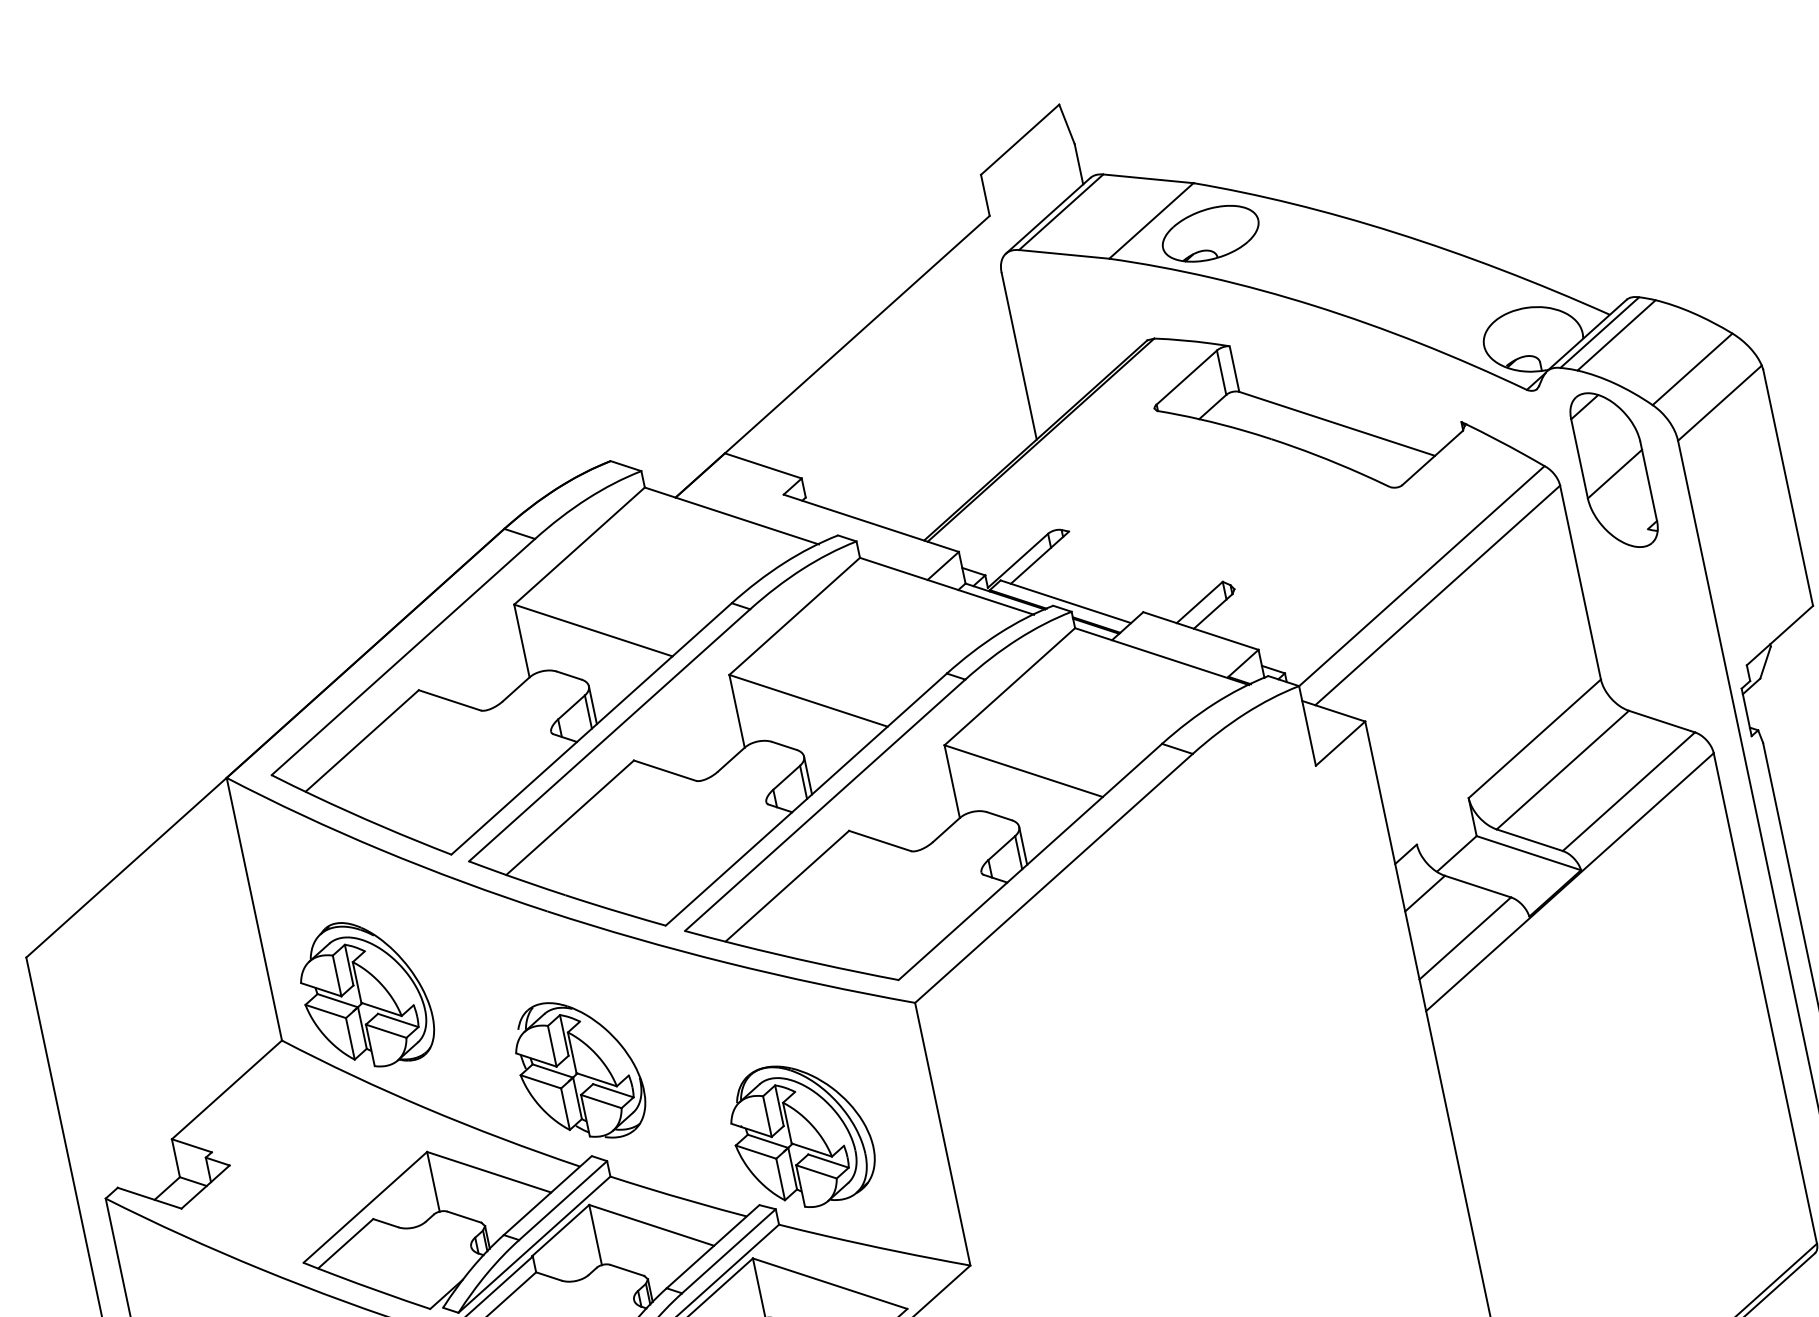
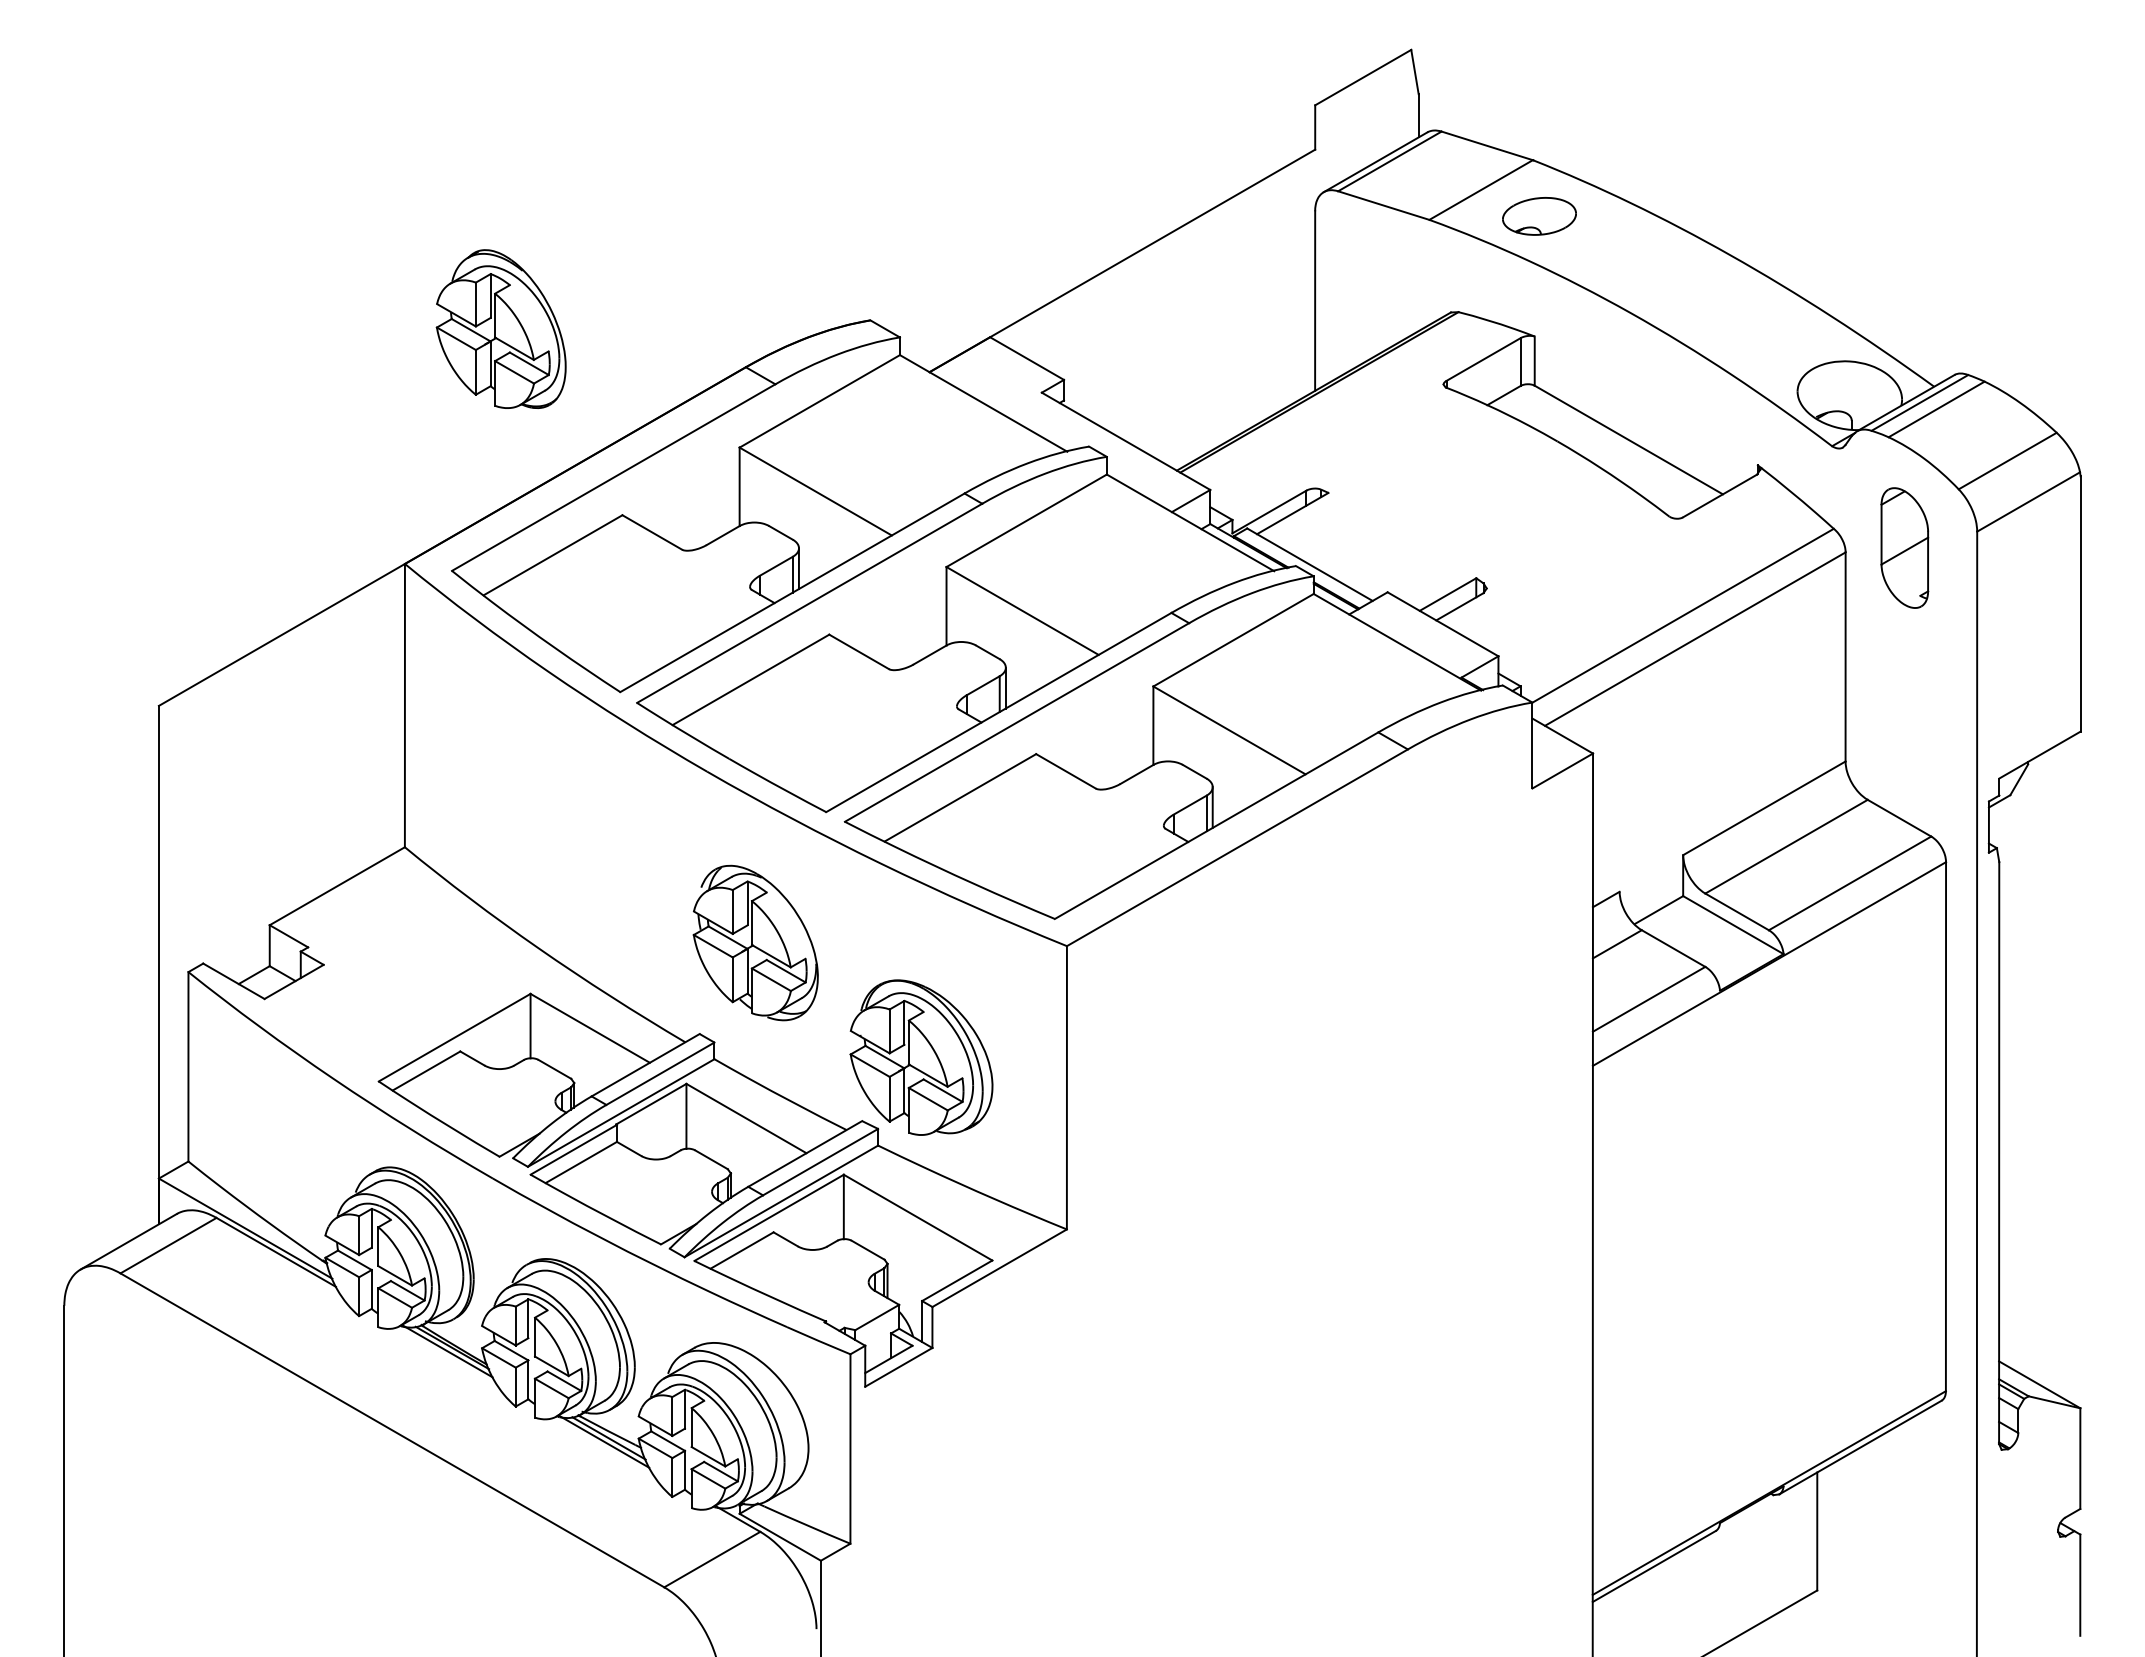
part: (1210, 234) -> (1539, 216), size x0.7
part: (1613, 469) -> (1904, 547), size x0.7
part: (364, 993) -> (500, 328), moved
part: (579, 1070) -> (755, 942), moved

